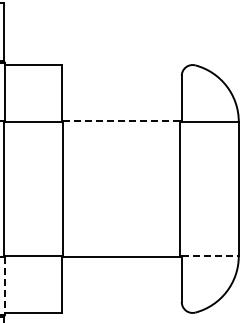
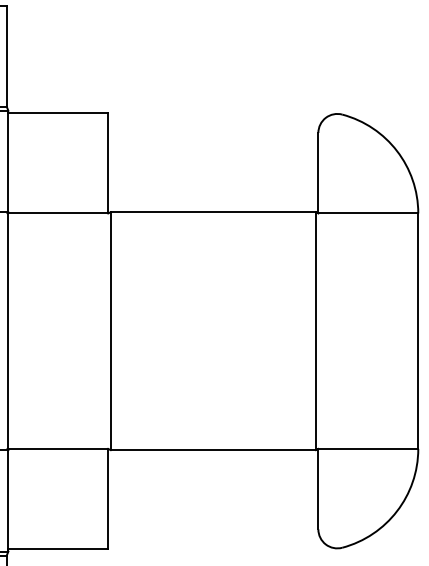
line: (121, 121) -> (212, 212), dashed -> solid
line: (210, 256) -> (368, 449), dashed -> solid
line: (4, 285) -> (7, 500), dashed -> solid

